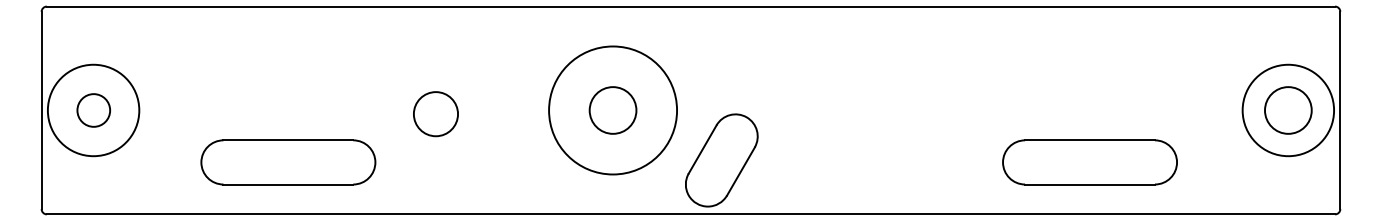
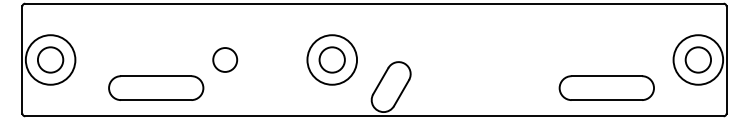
circle: (93, 109) -> (50, 59), size x1.43
circle: (613, 109) -> (332, 59), size x0.71
circle: (436, 113) -> (225, 59), moved
part: (1089, 161) -> (606, 87), moved

